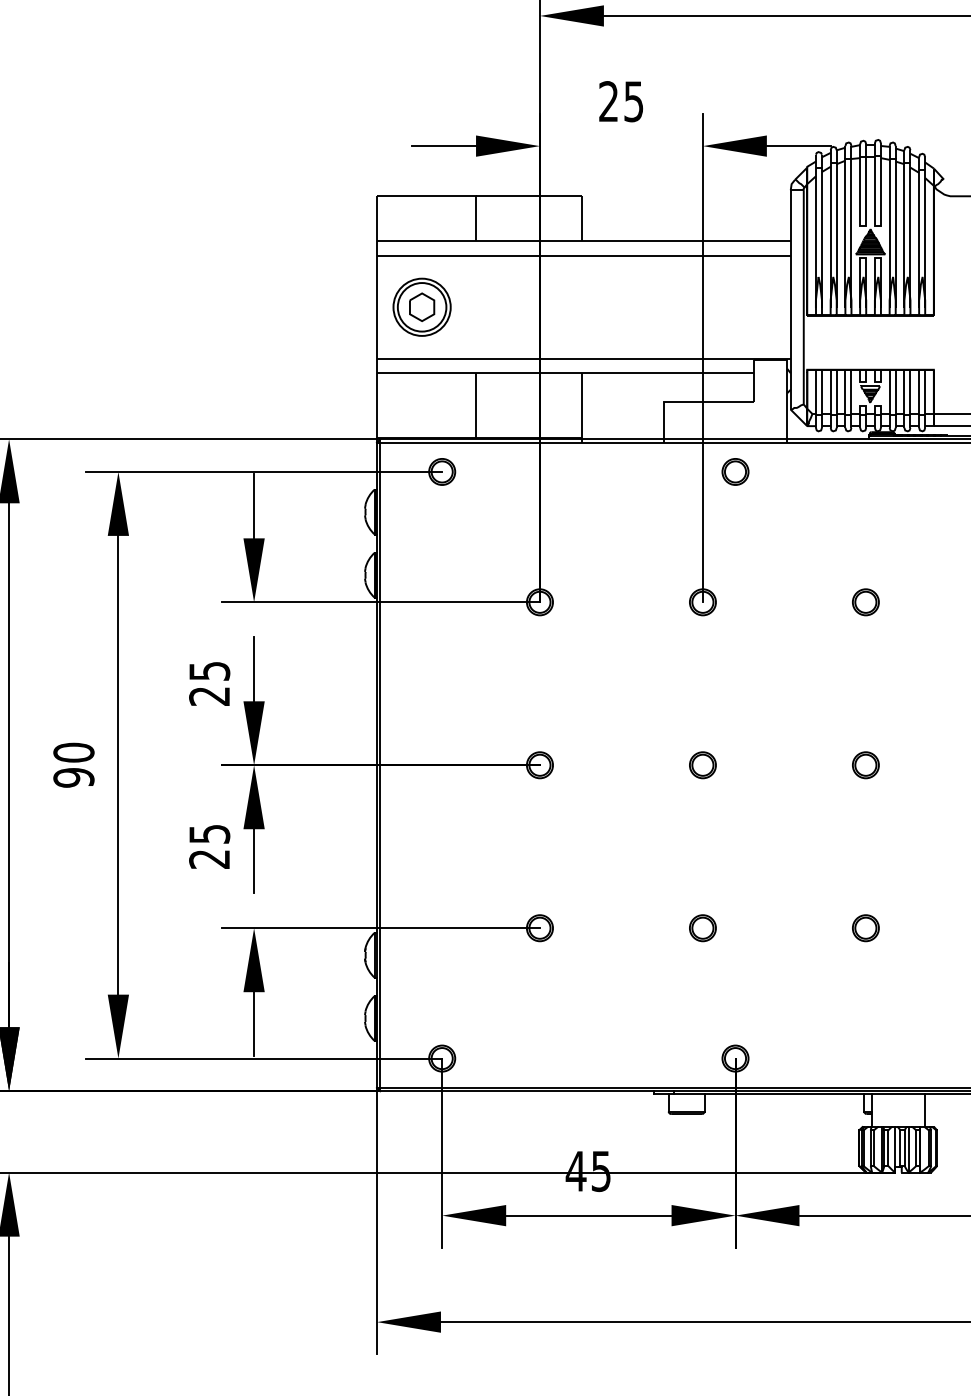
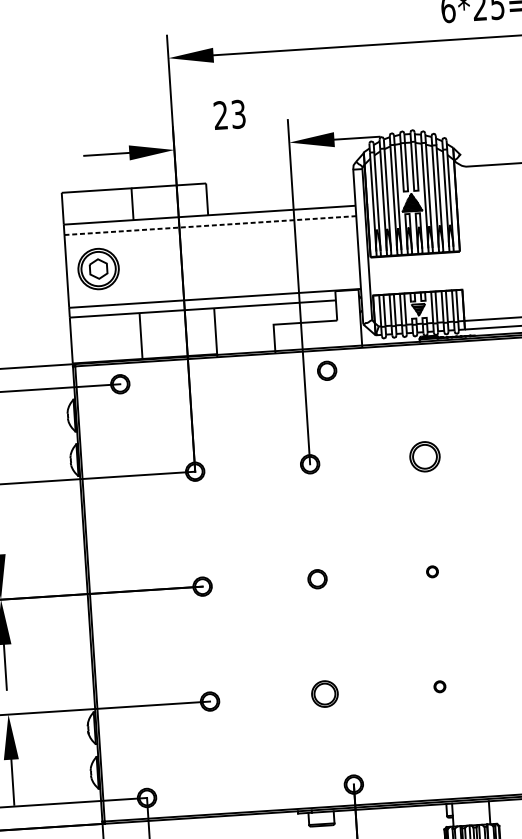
text: (633, 101) -> (238, 114), 25 -> 23
line: (583, 256) -> (210, 225), solid -> dashed
part: (865, 602) -> (424, 457), size x1.6
part: (865, 765) -> (432, 571), size x0.6
part: (702, 928) -> (324, 694), size x1.4
part: (865, 928) -> (439, 686), size x0.6

